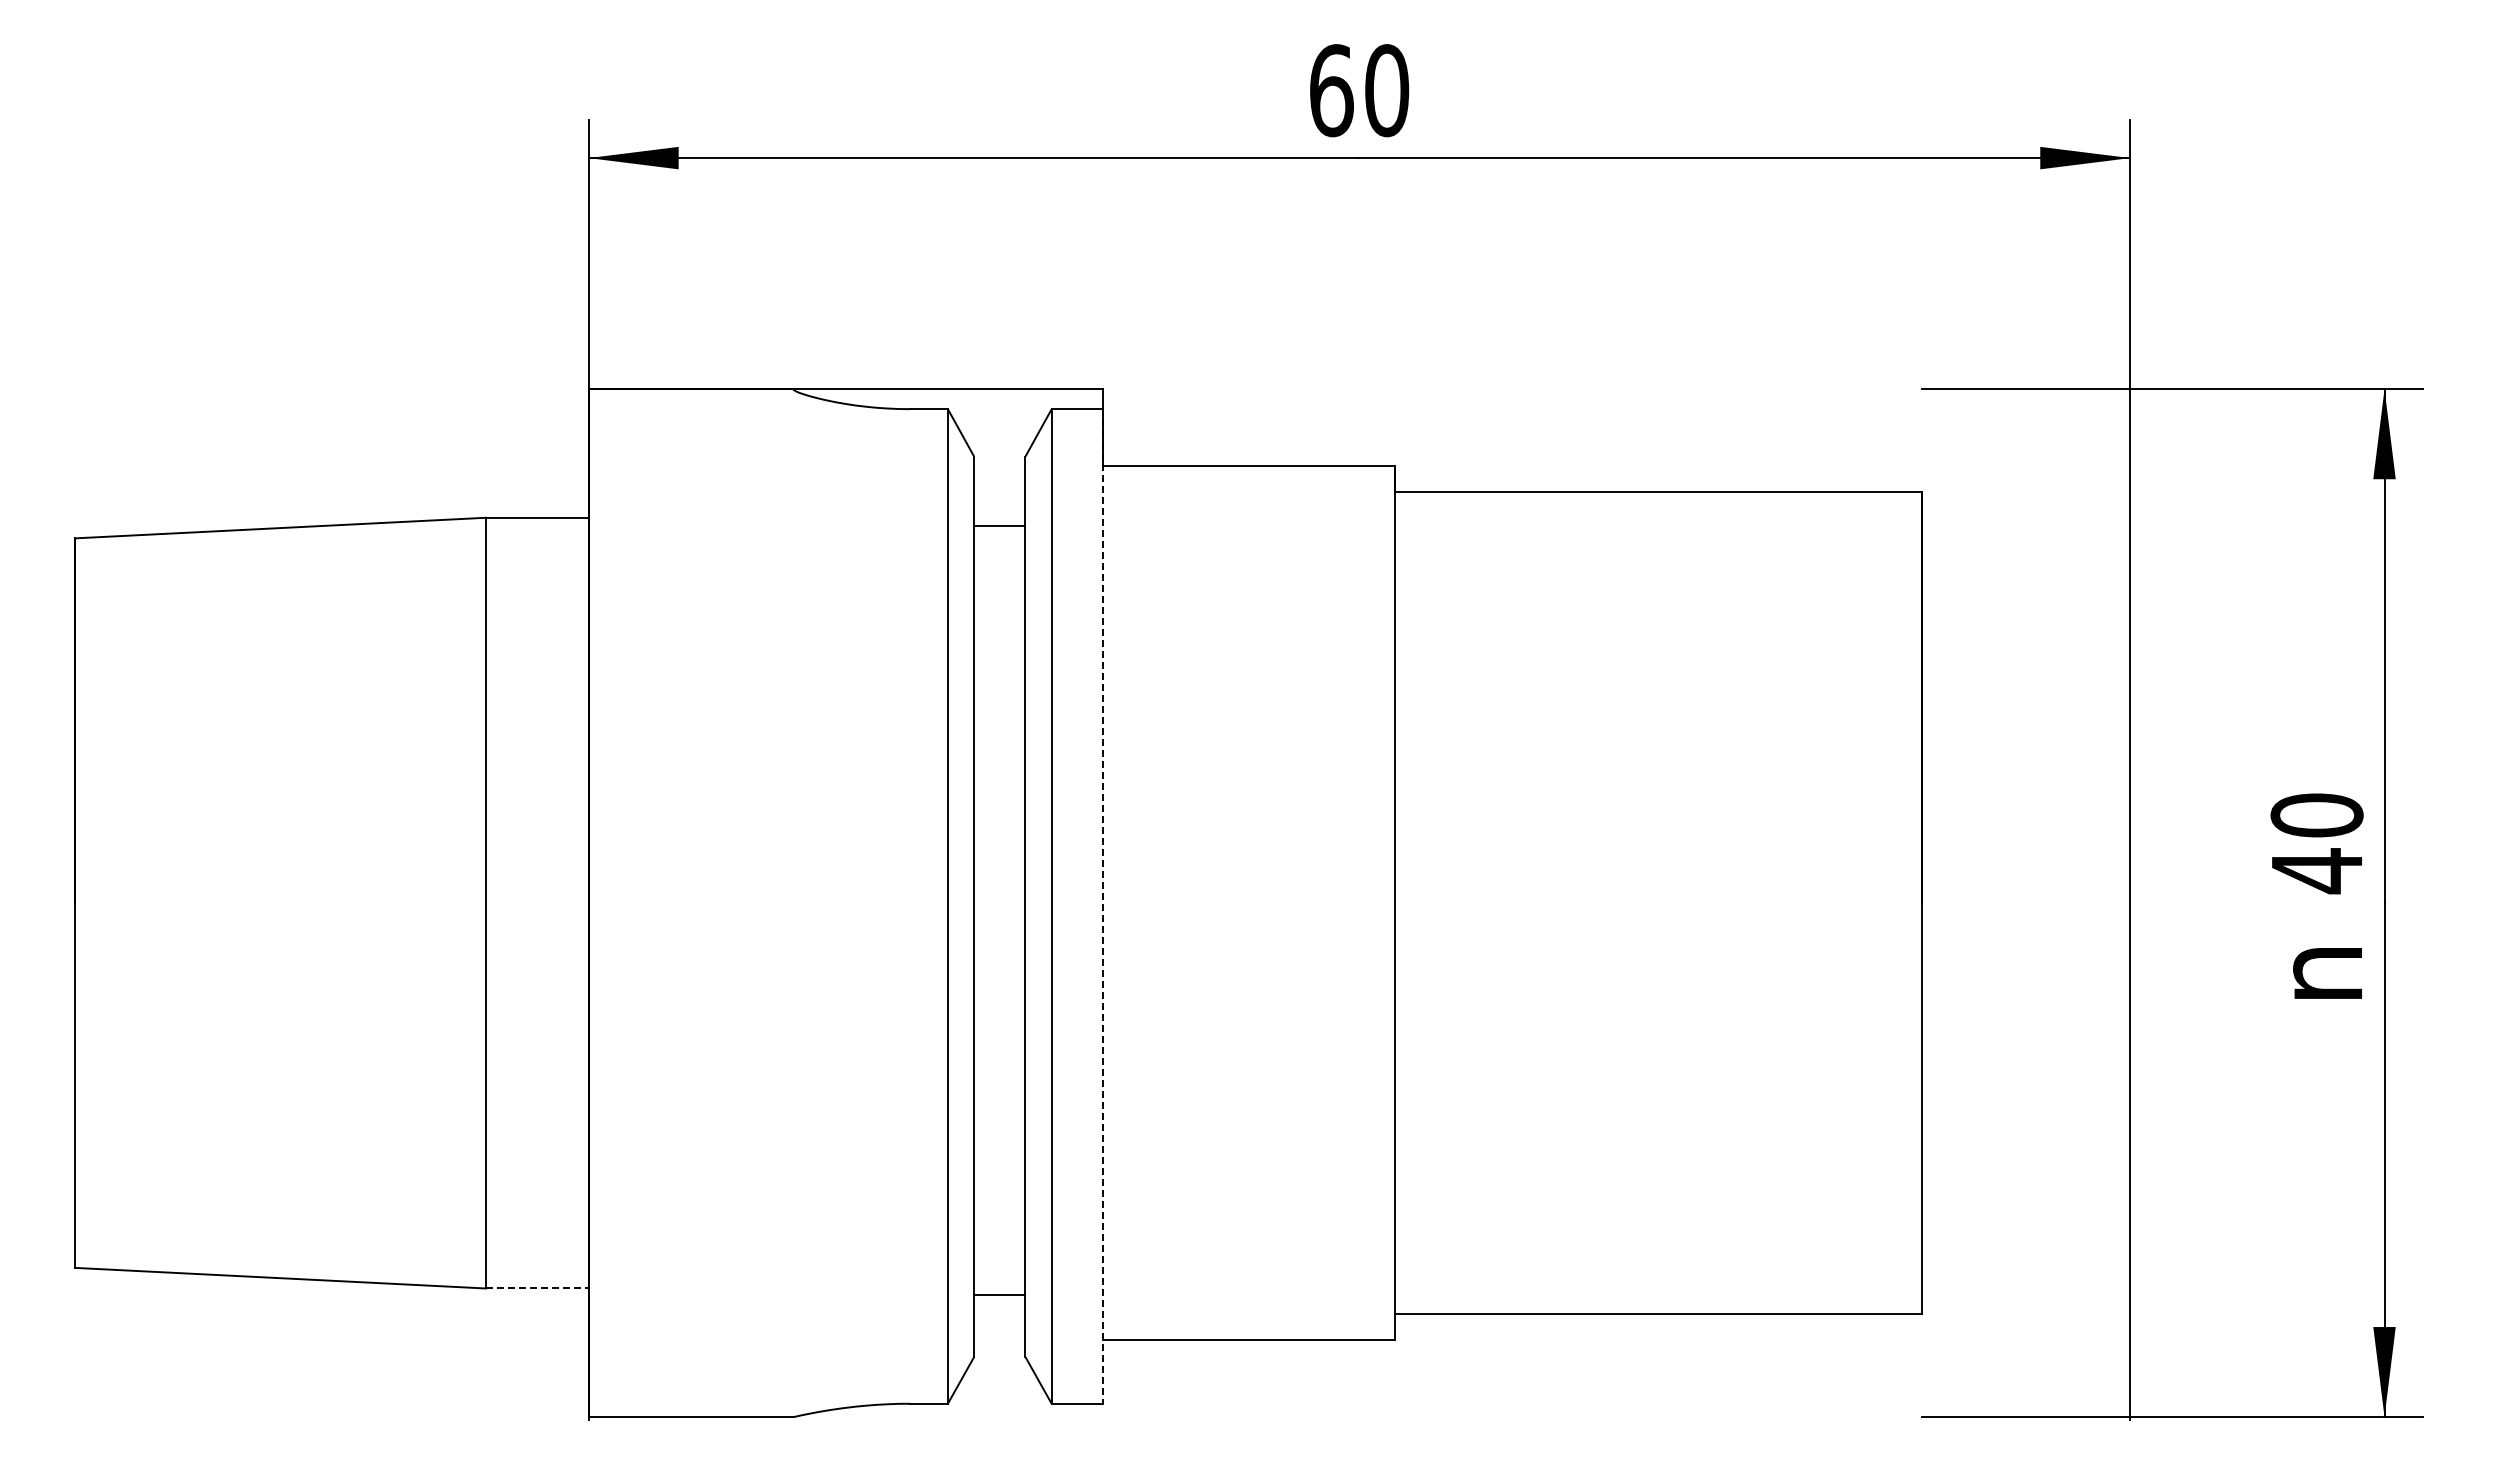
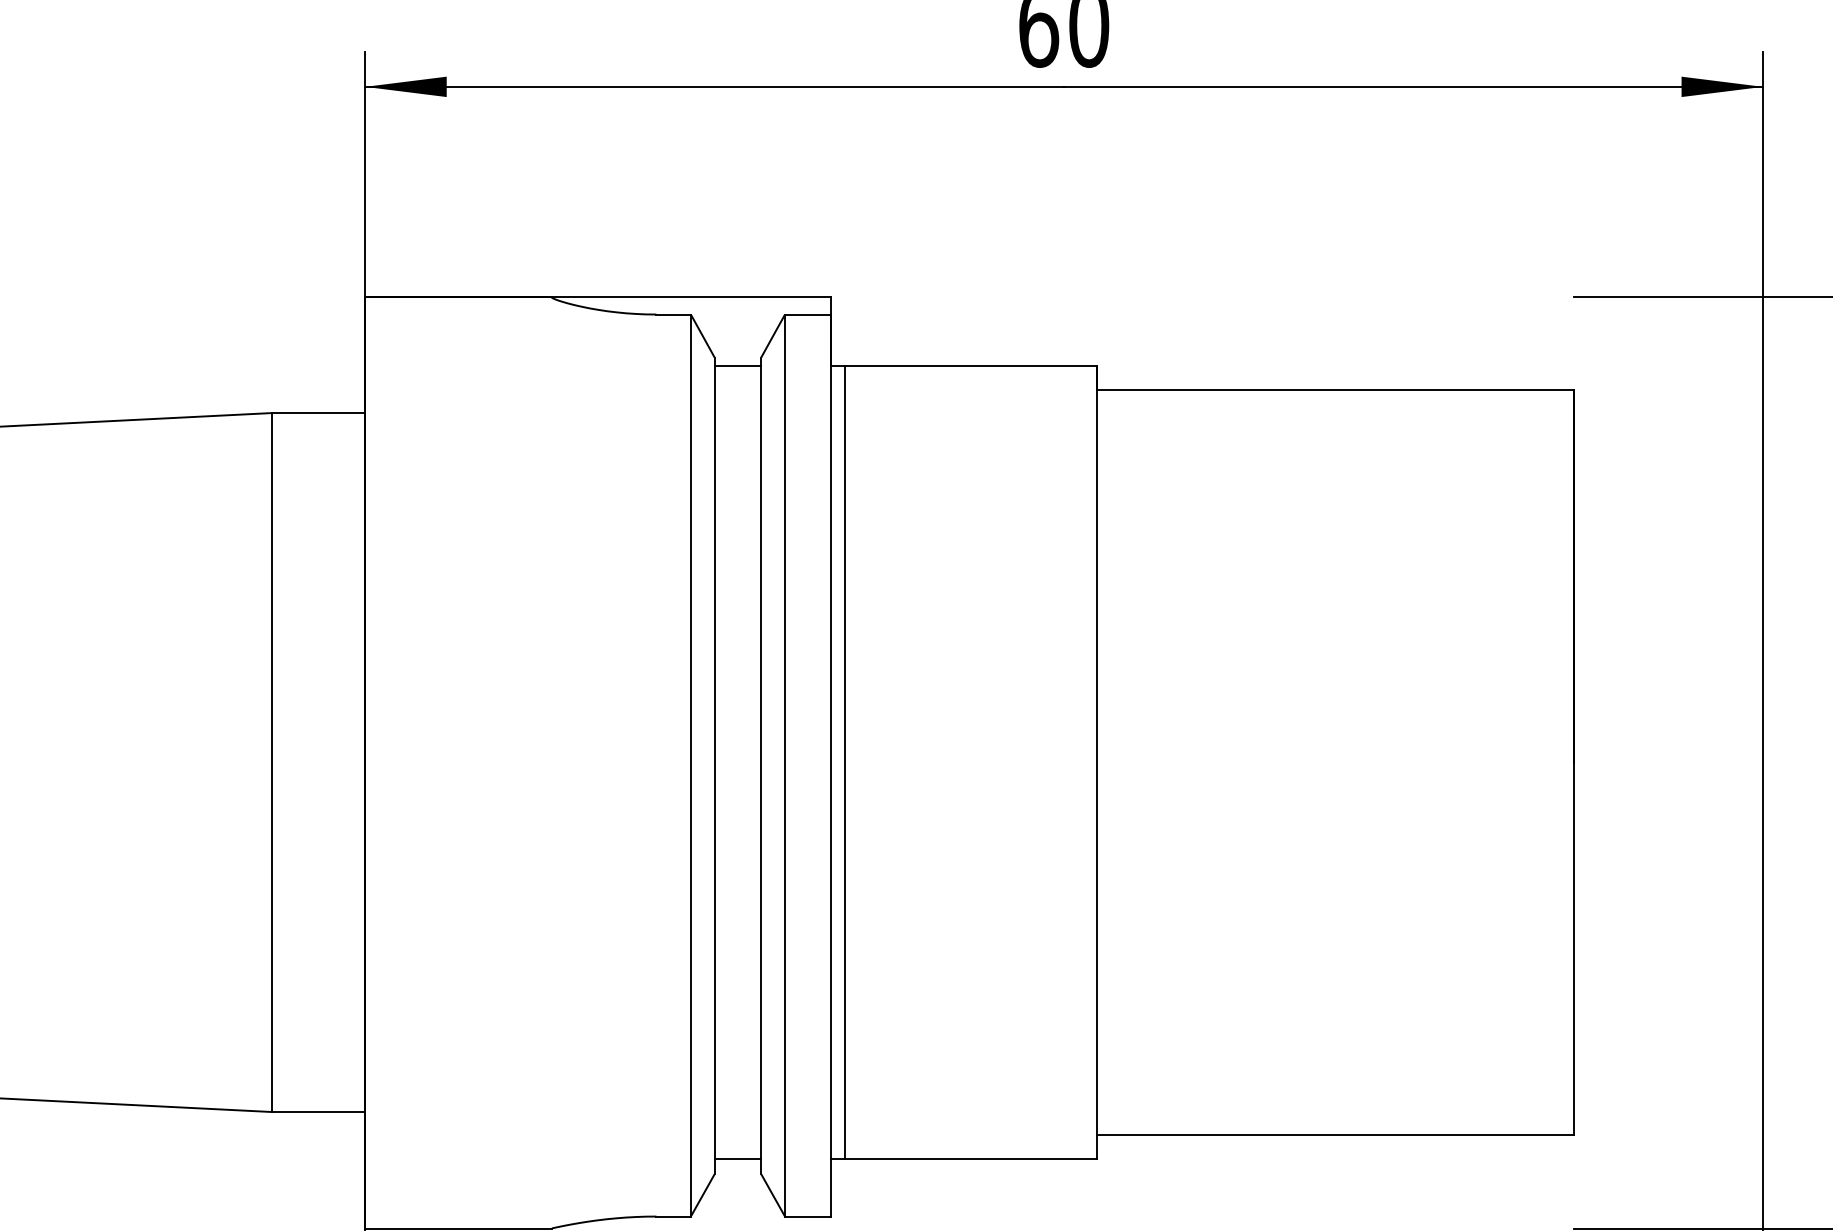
line: (999, 526) -> (737, 366), moved
line: (1117, 902) -> (844, 761), added
line: (1102, 906) -> (831, 765), dashed -> solid
line: (537, 1288) -> (318, 1112), dashed -> solid
line: (999, 1294) -> (737, 1158), moved

